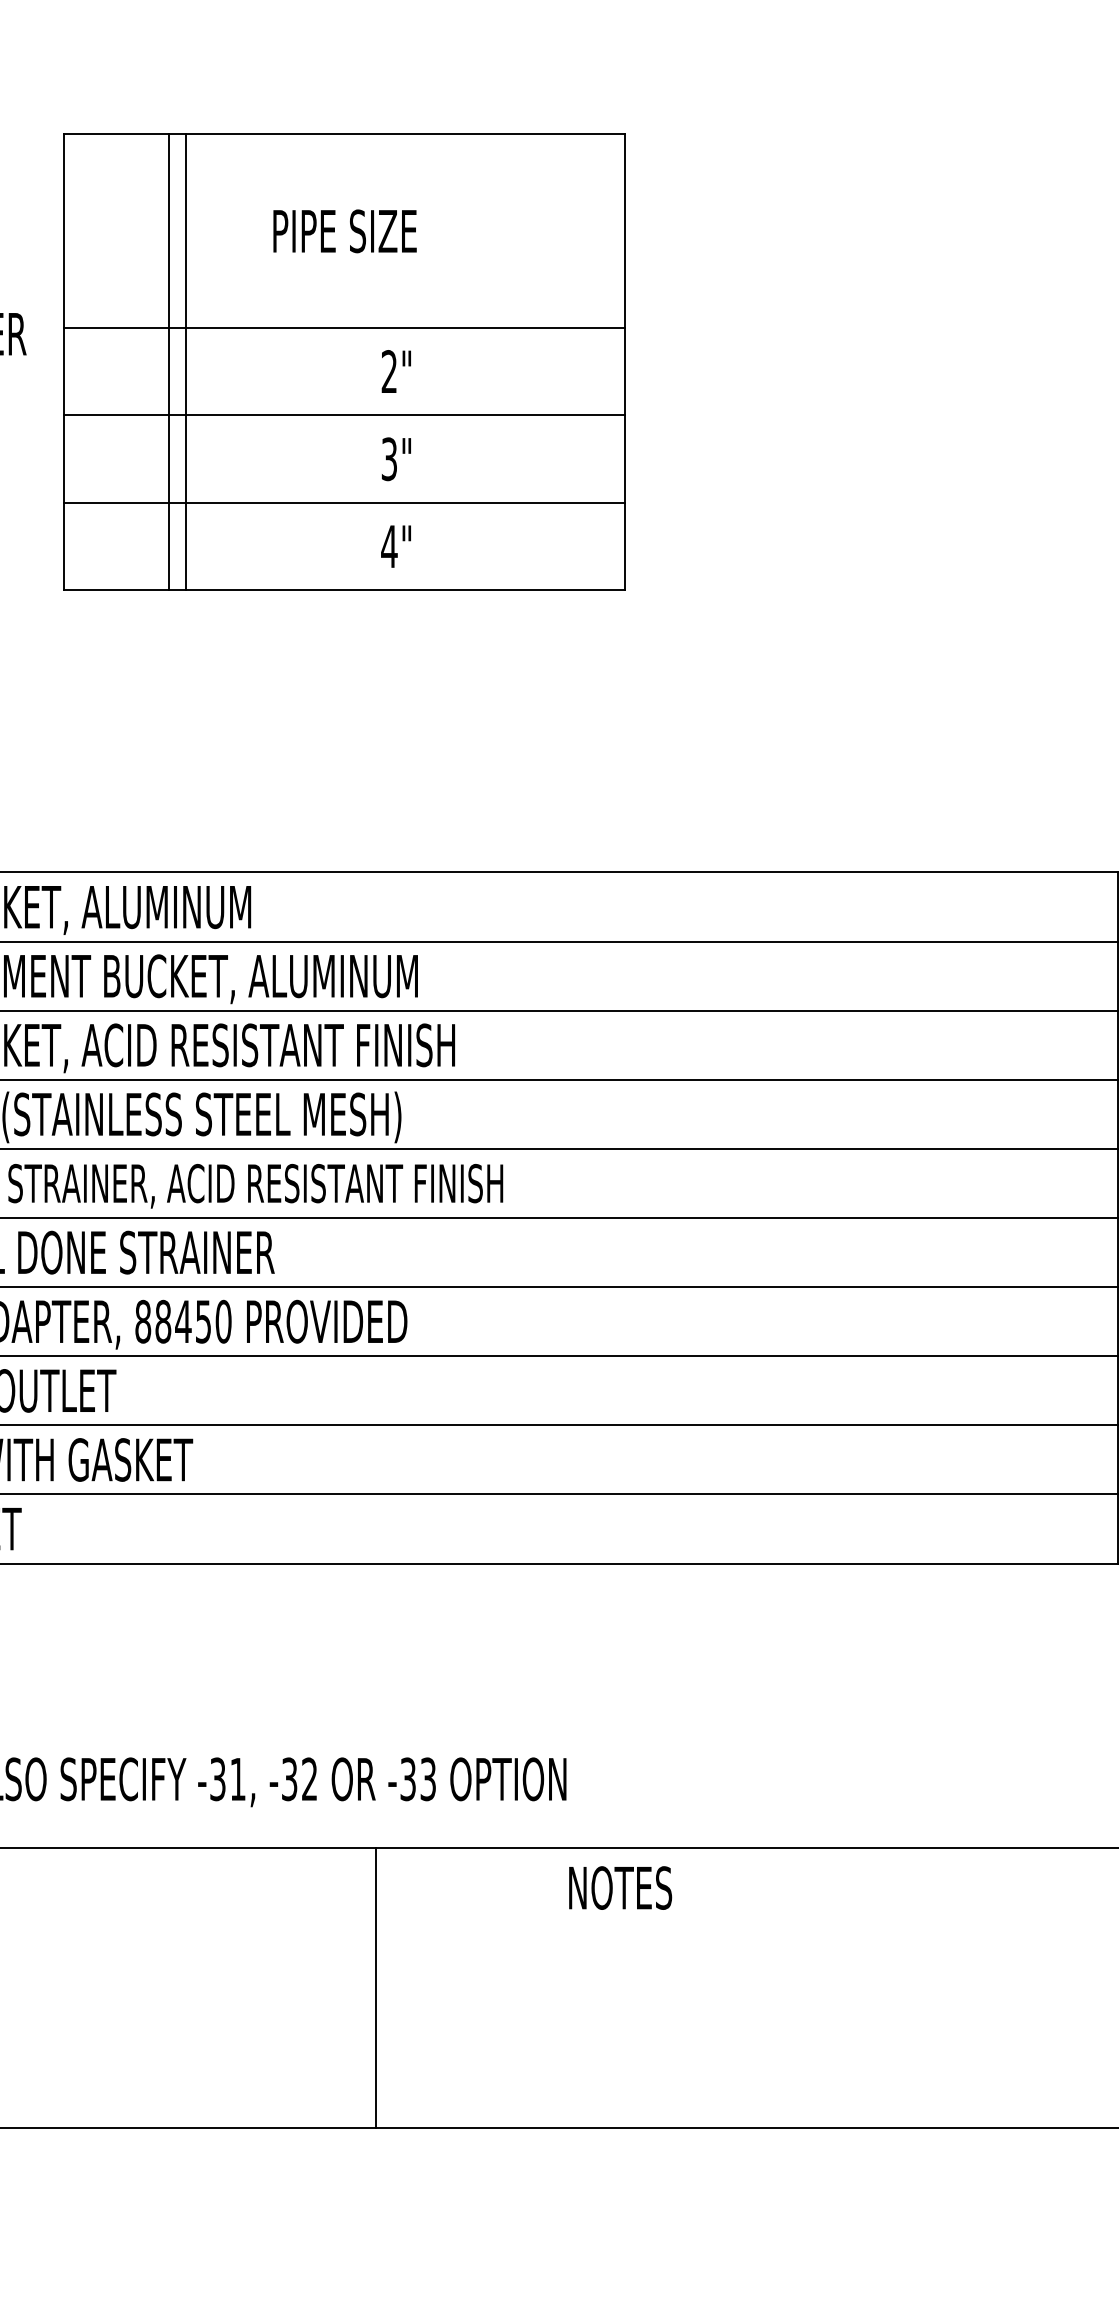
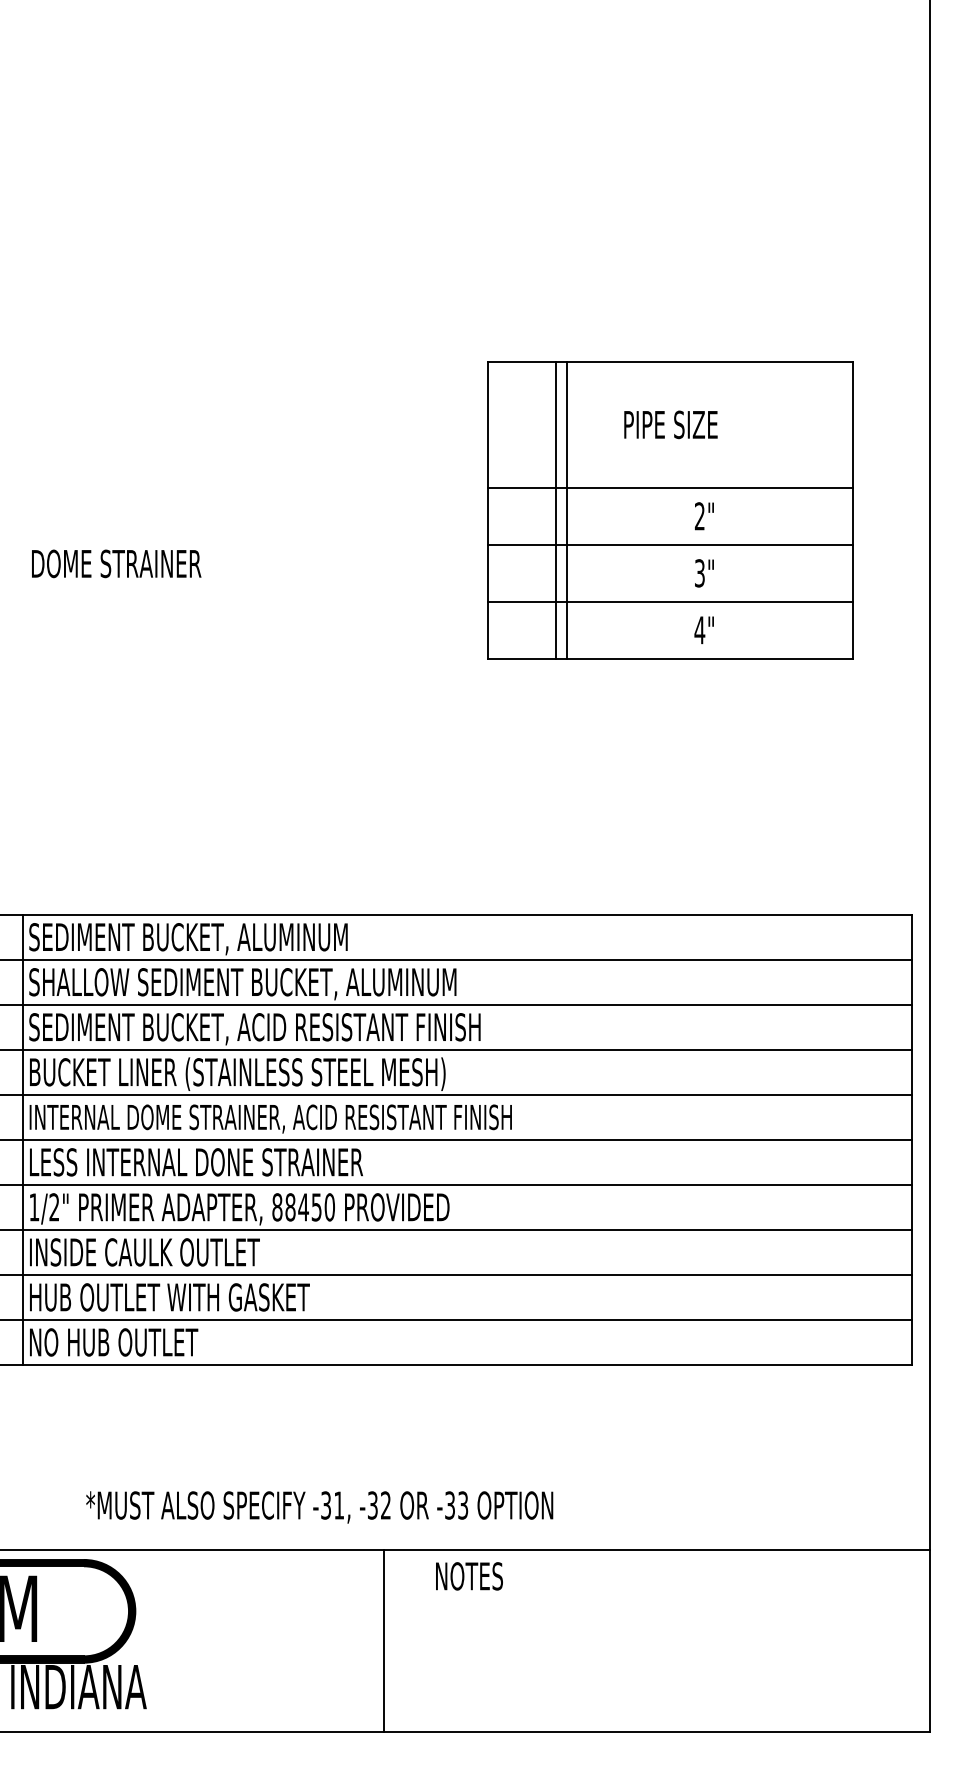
part: (344, 362) -> (670, 510), moved
text: (620, 1888) -> (469, 1576), moved
line: (375, 1988) -> (383, 1641), moved

